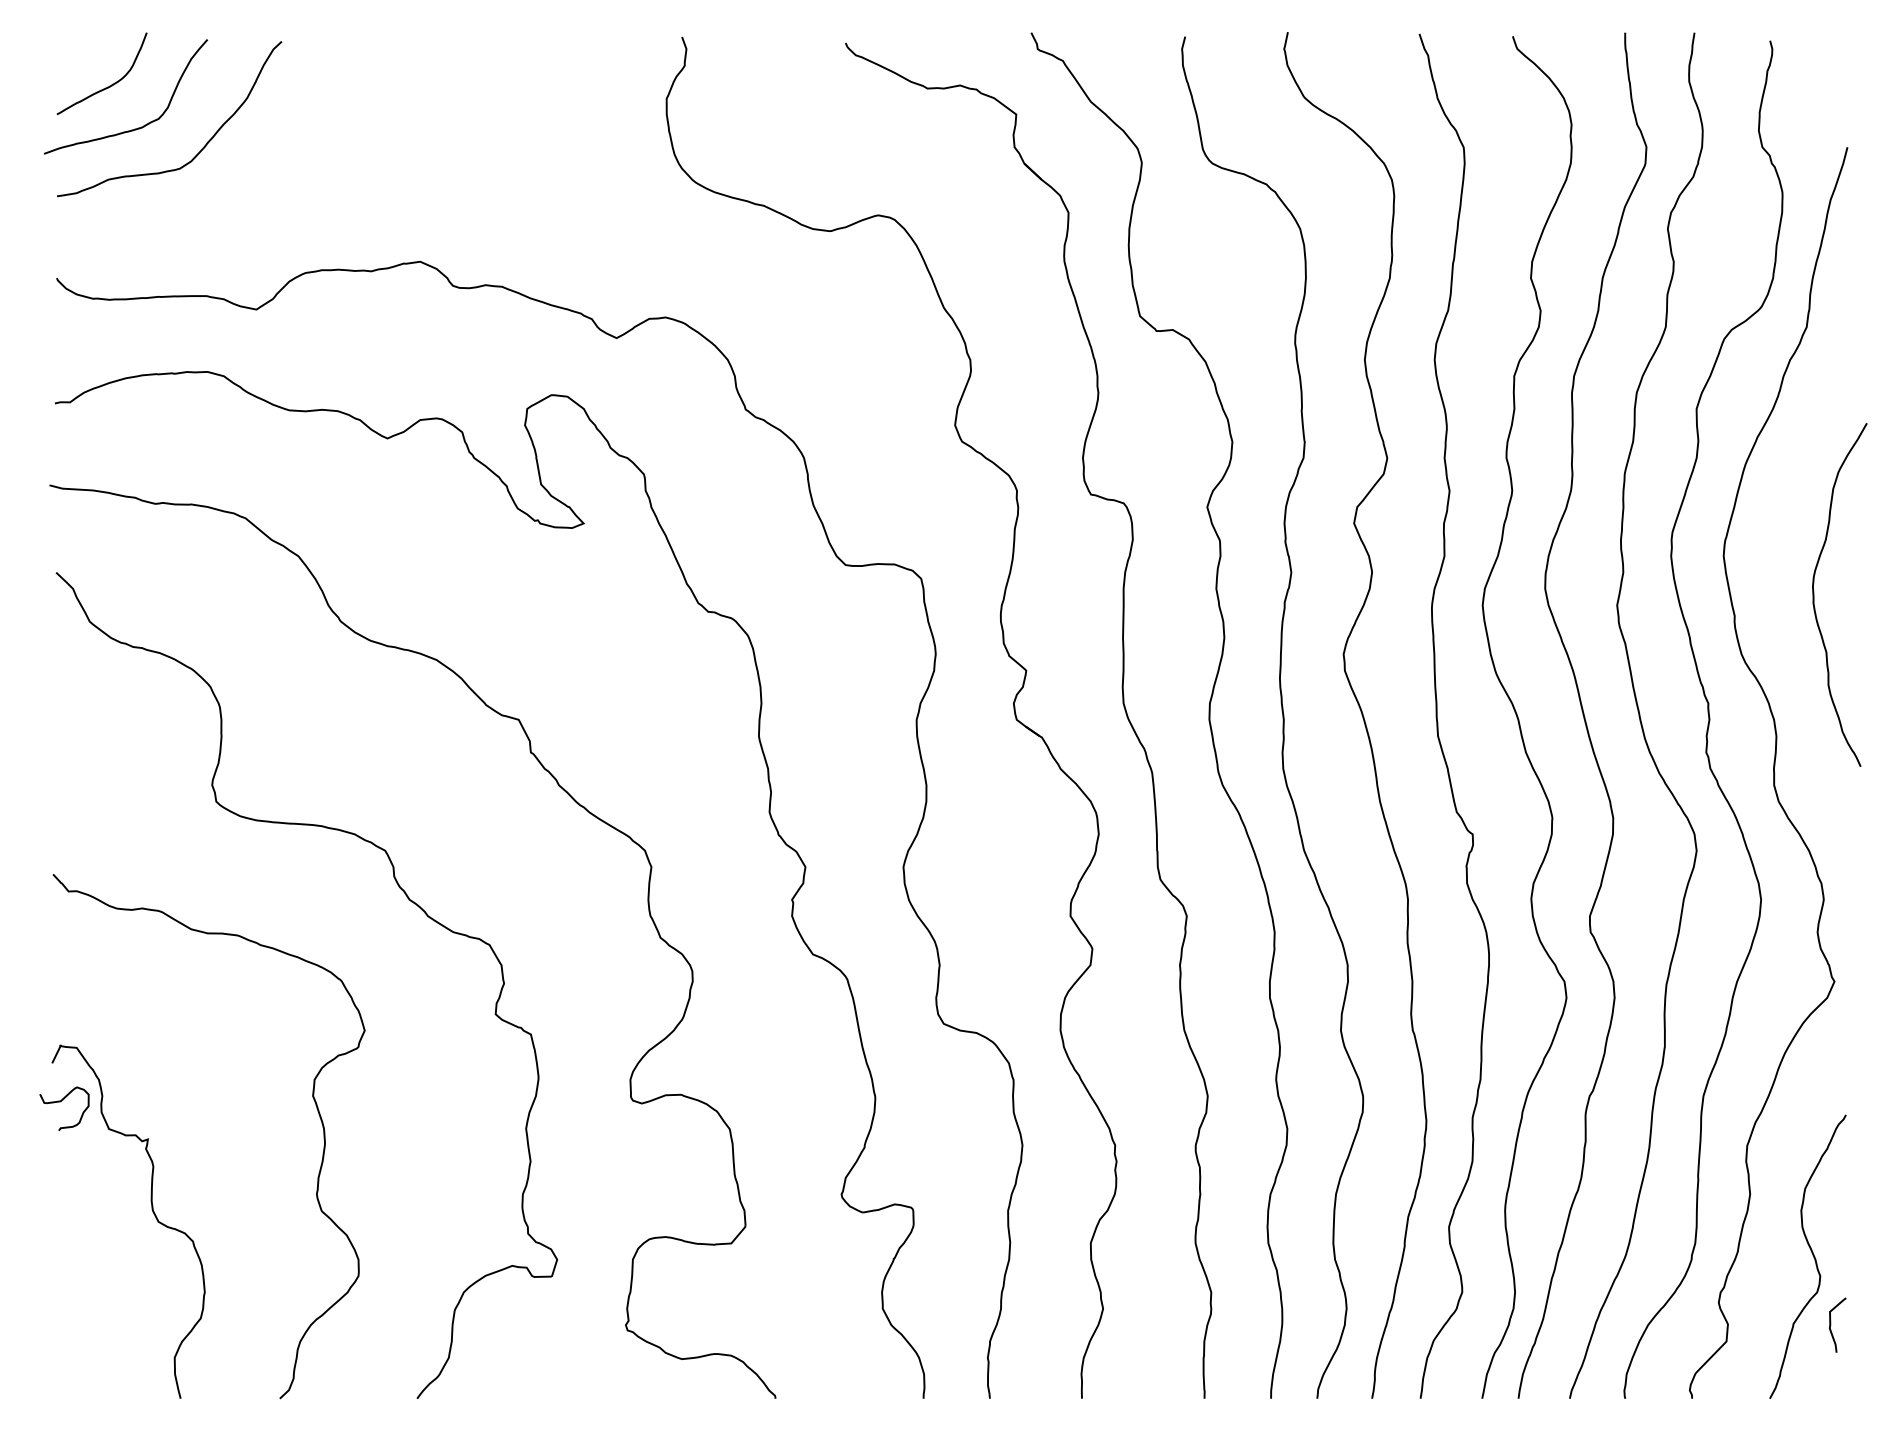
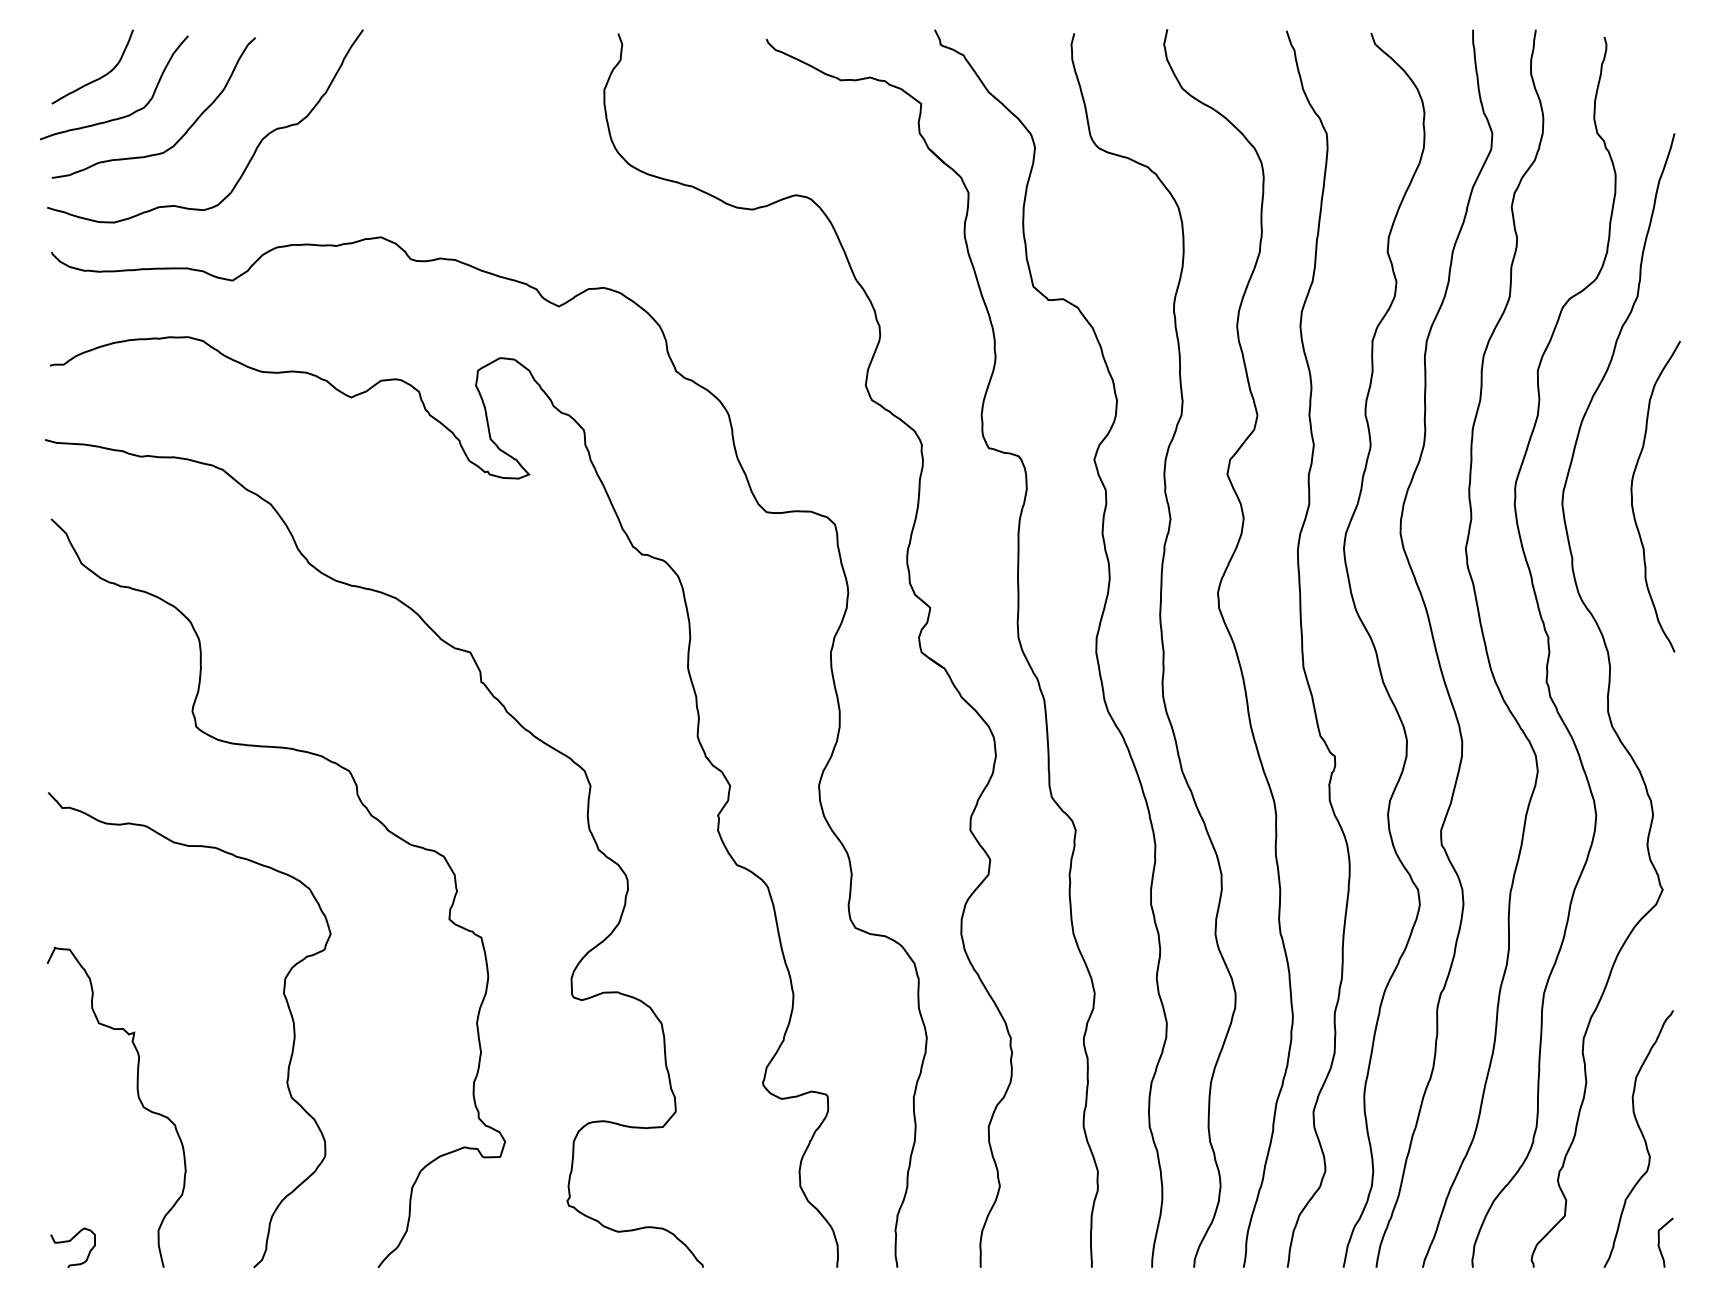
curve: (280, 166) -> (254, 150), added
curve: (1814, 594) -> (1632, 496), moved
curve: (60, 1102) -> (69, 1242), moved
curve: (1831, 1324) -> (1660, 1242), moved

